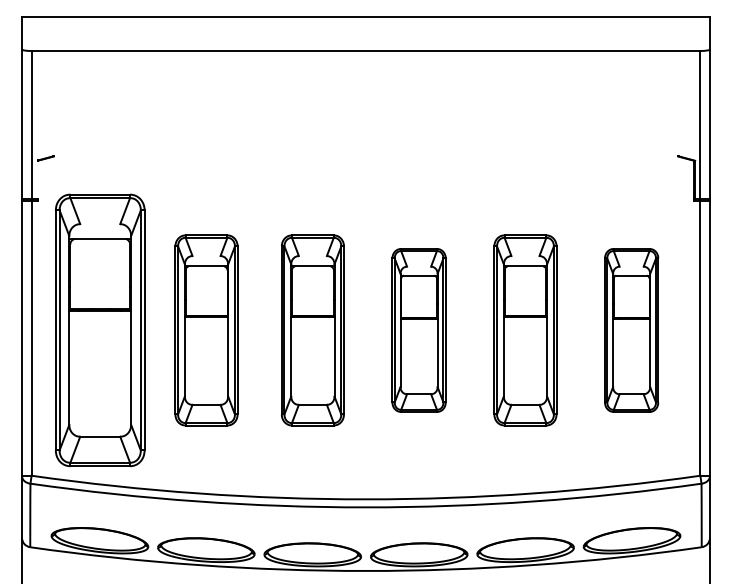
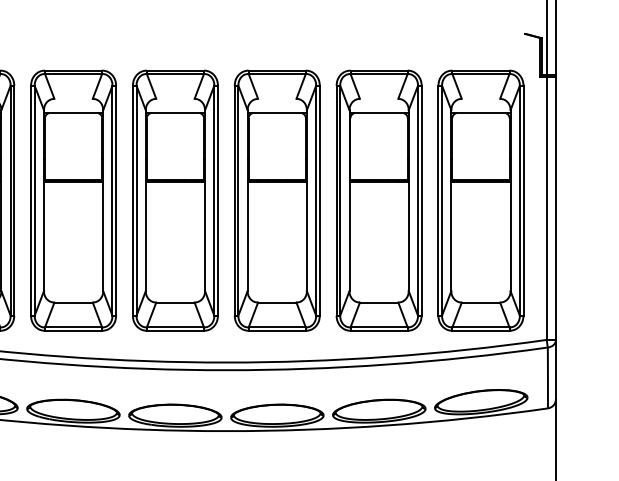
part: (206, 330) -> (73, 200), size x1.43
part: (312, 330) -> (175, 200), size x1.43
part: (418, 330) -> (276, 200), size x1.67
part: (525, 330) -> (379, 200), size x1.43
part: (631, 330) -> (480, 200), size x1.67

